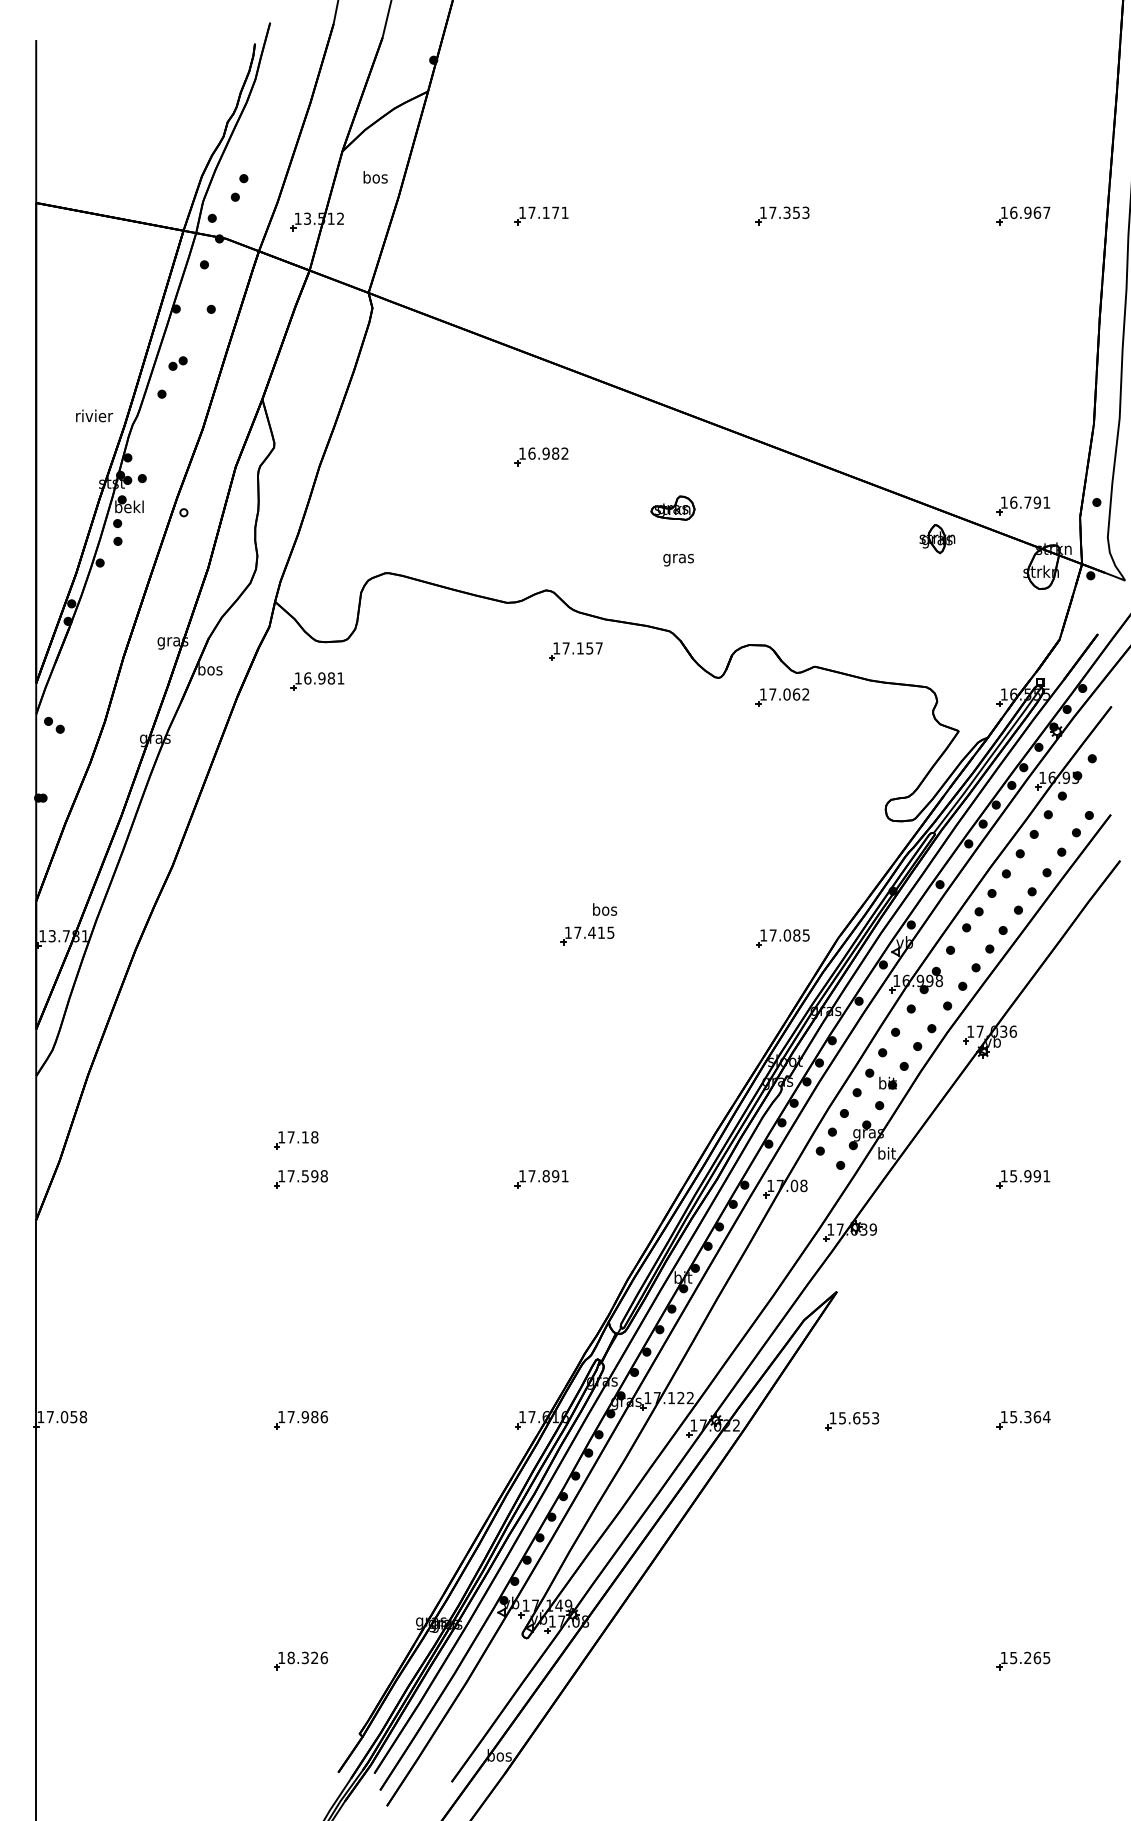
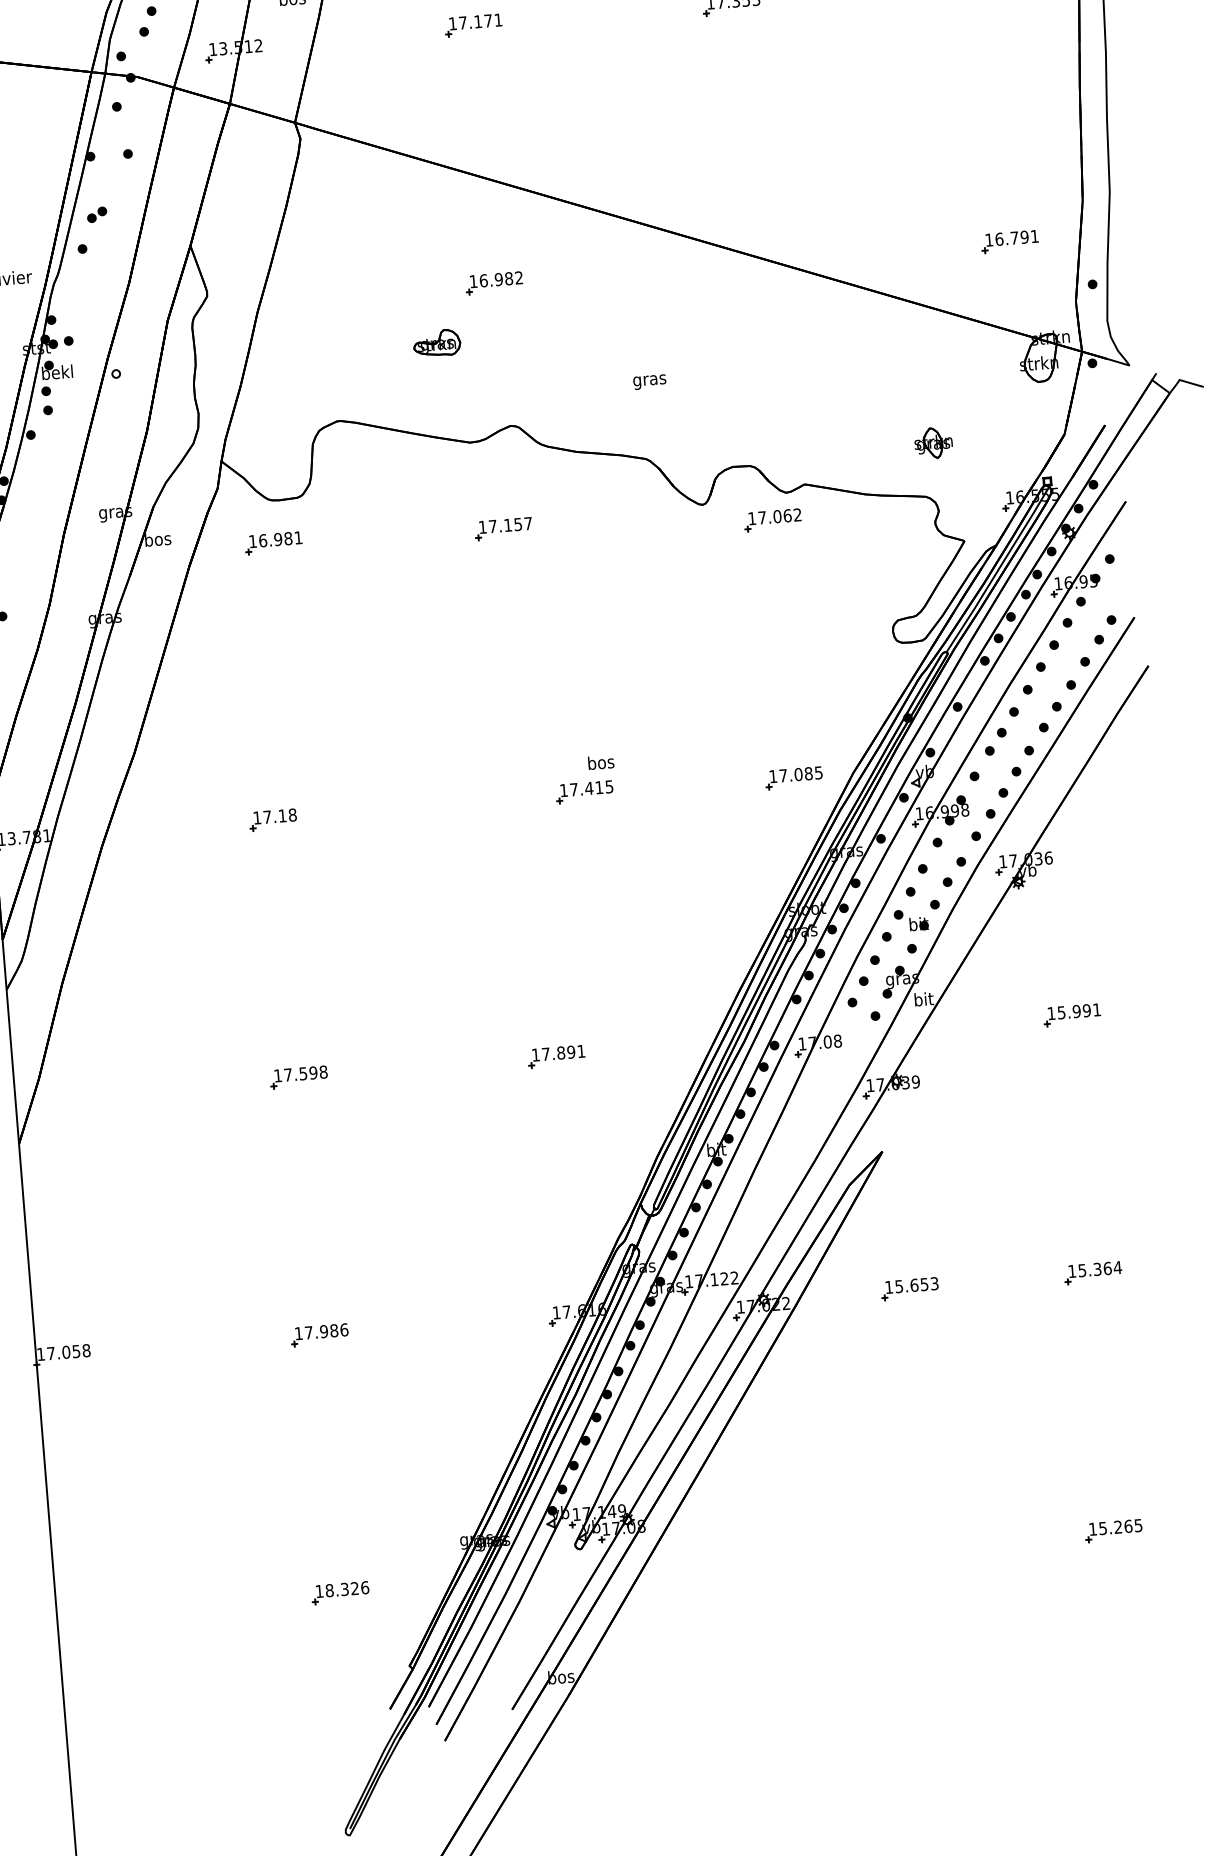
part: (1023, 505) -> (1010, 241), moved
part: (672, 507) -> (436, 342), moved
part: (937, 539) -> (933, 443), moved
part: (575, 651) -> (503, 528), moved
part: (296, 1140) -> (273, 820), moved

